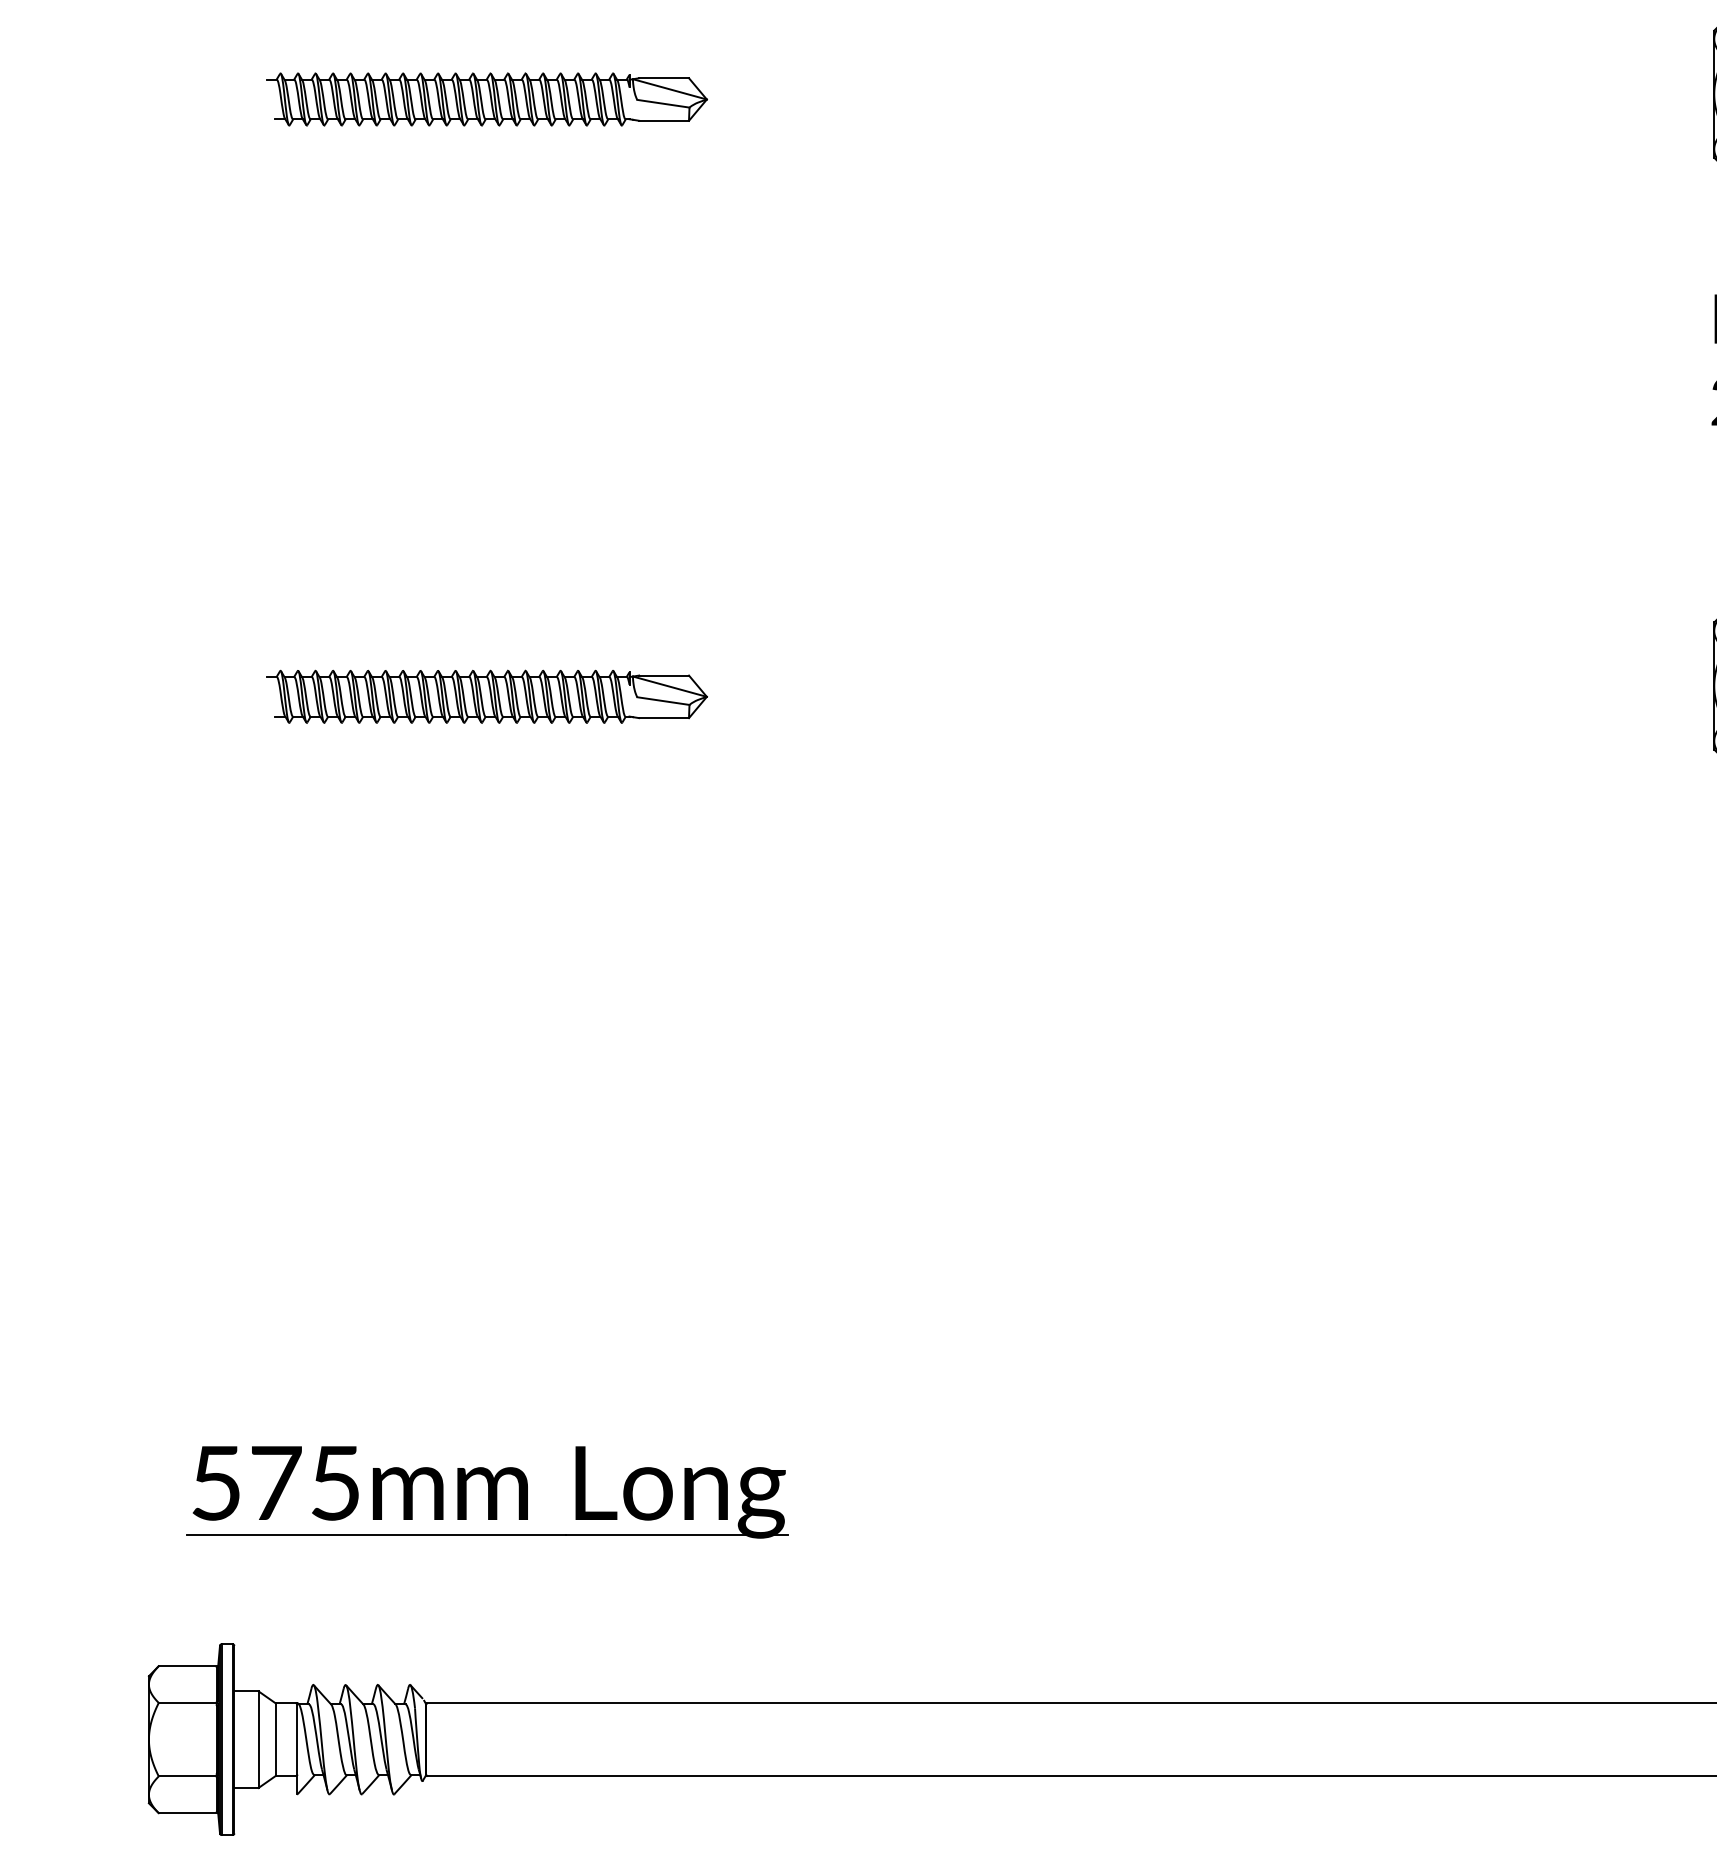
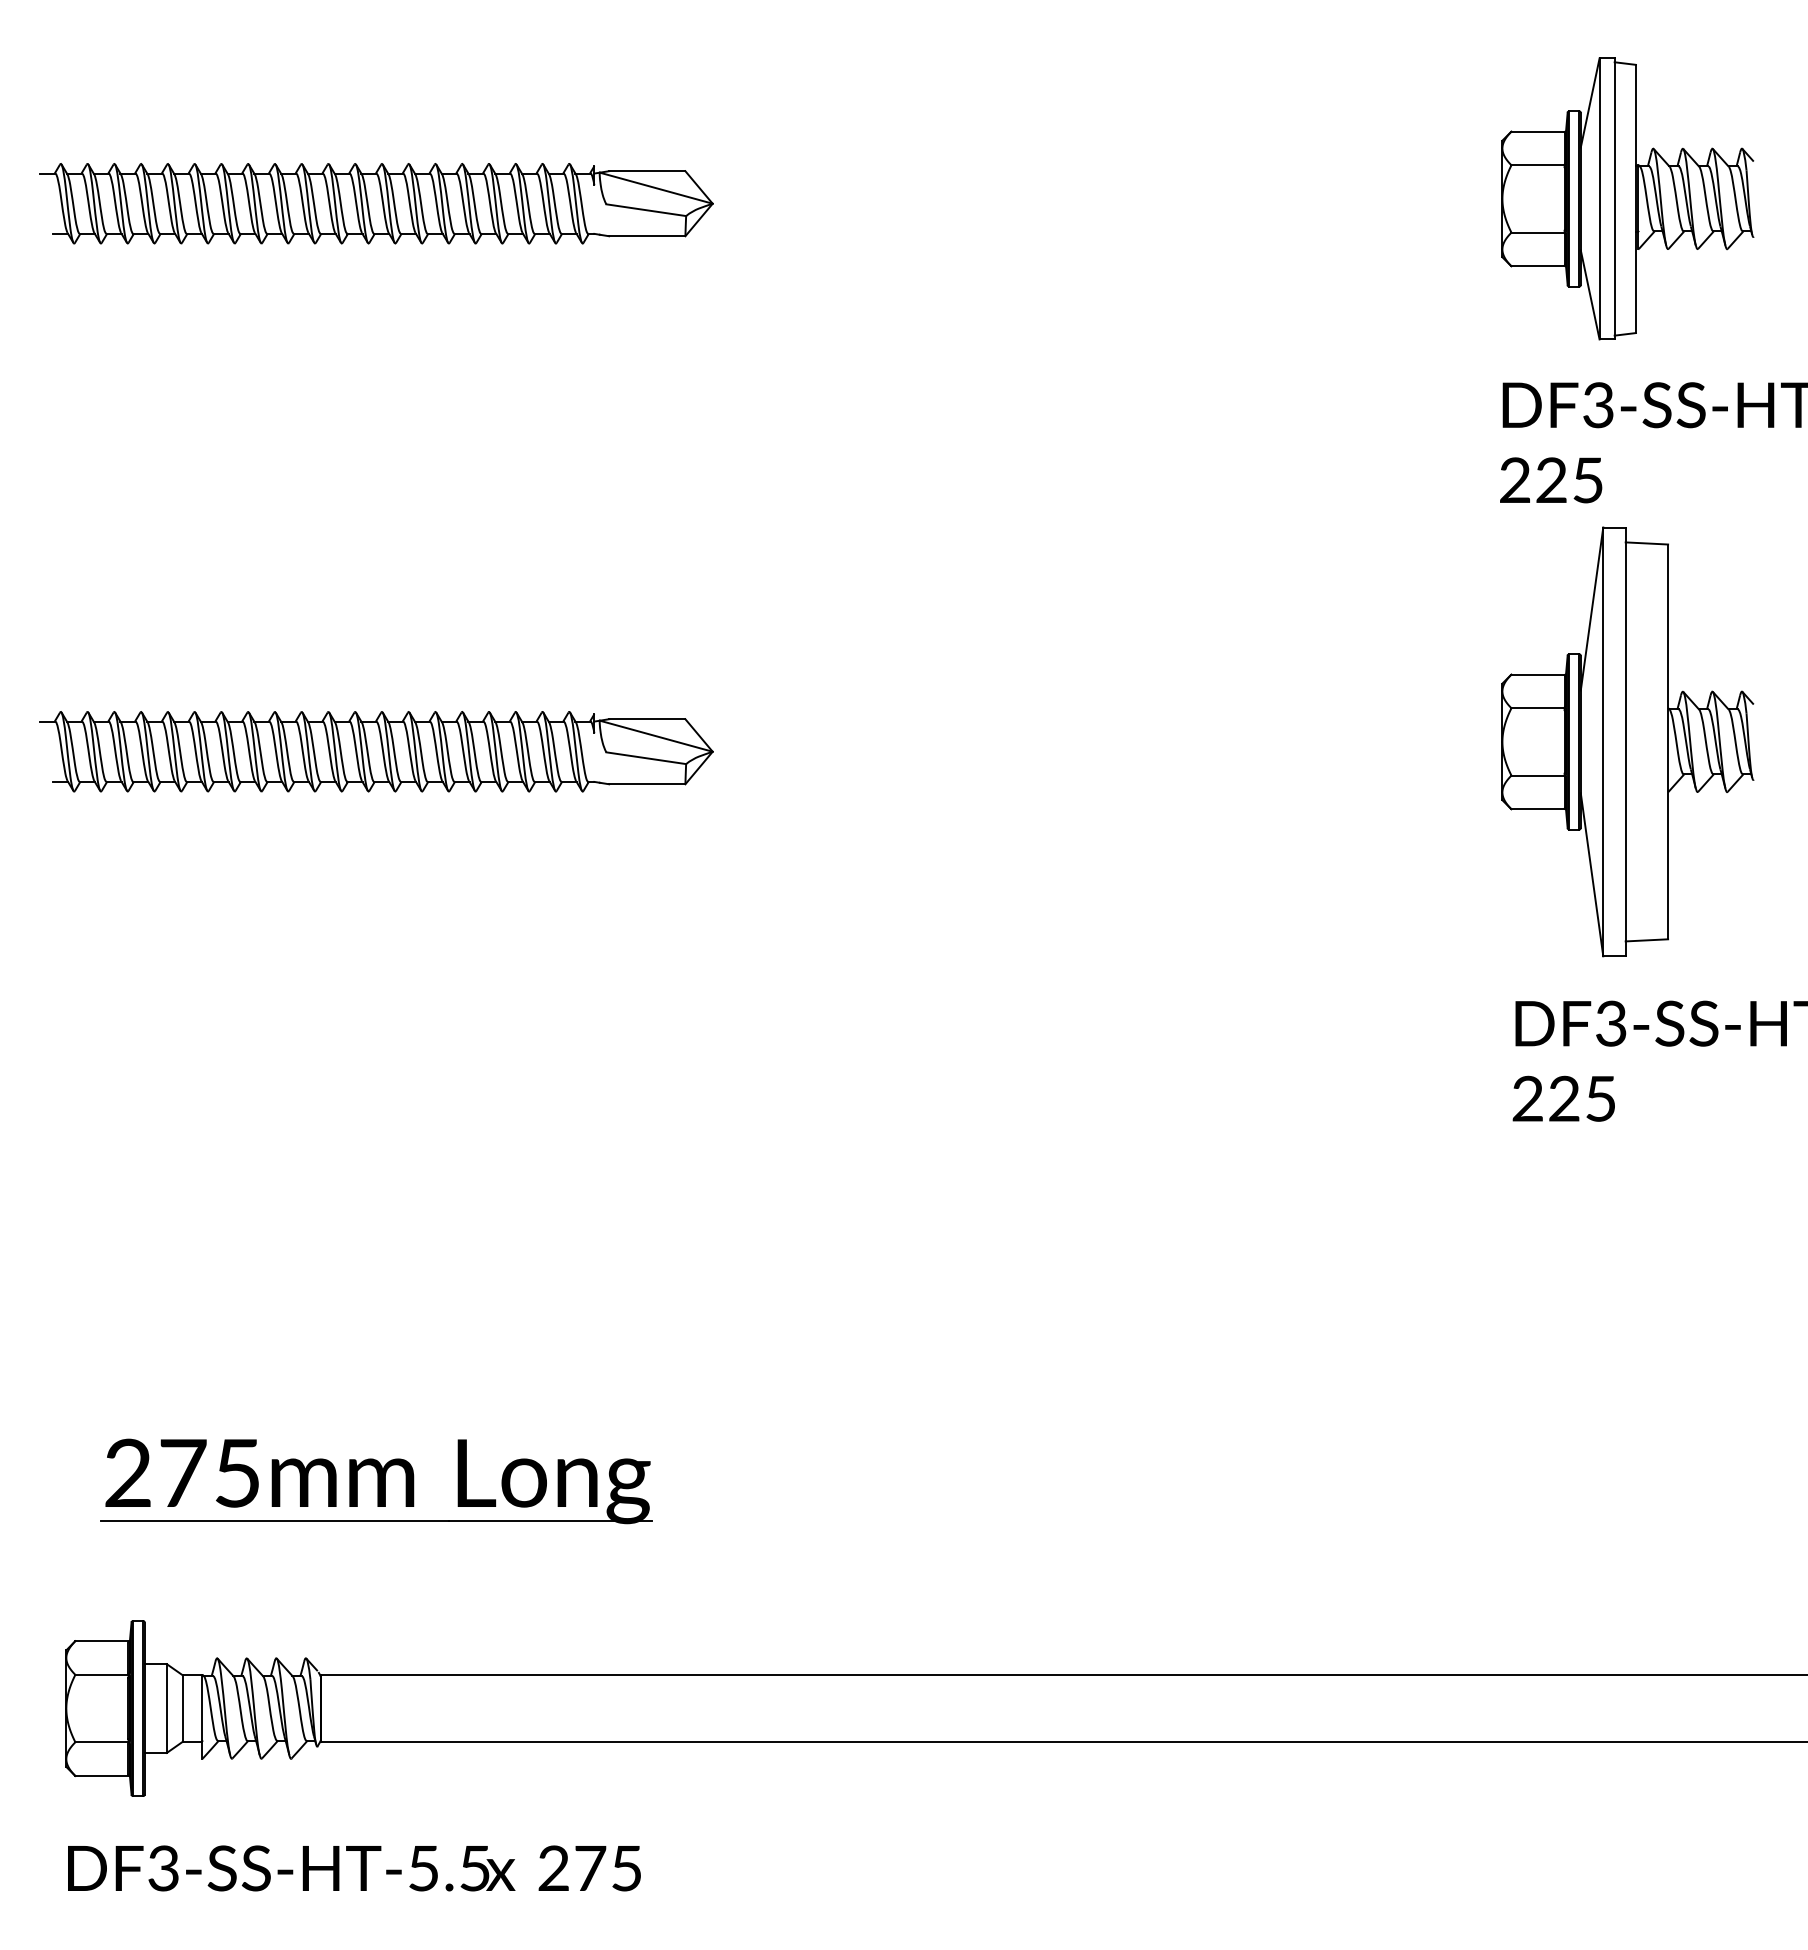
part: (486, 99) -> (376, 203), size x1.67
part: (486, 696) -> (376, 751), size x1.67
text: (215, 1482) -> (127, 1472), 575mm -> 275mm

